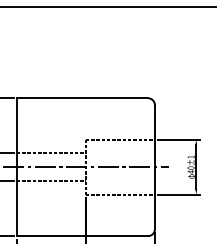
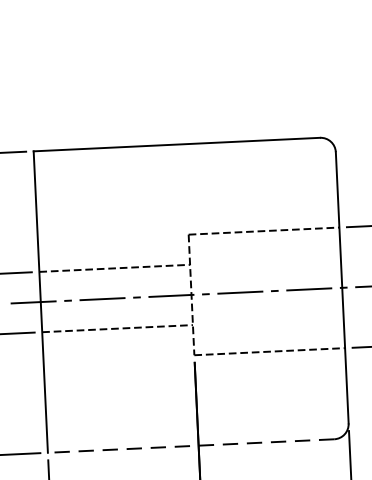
line: (82, 236) -> (191, 446), solid -> dashed

